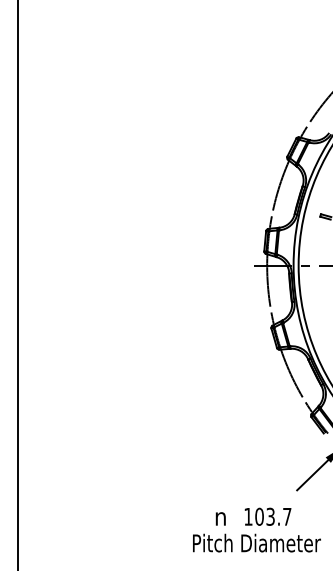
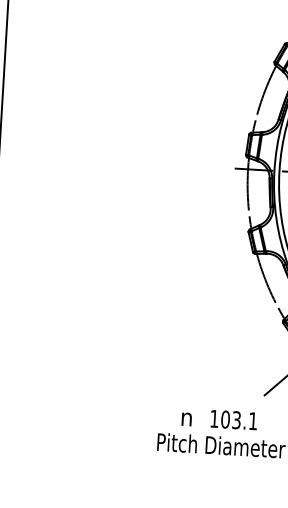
text: (287, 516) -> (253, 420), 103.7 -> 103.1

